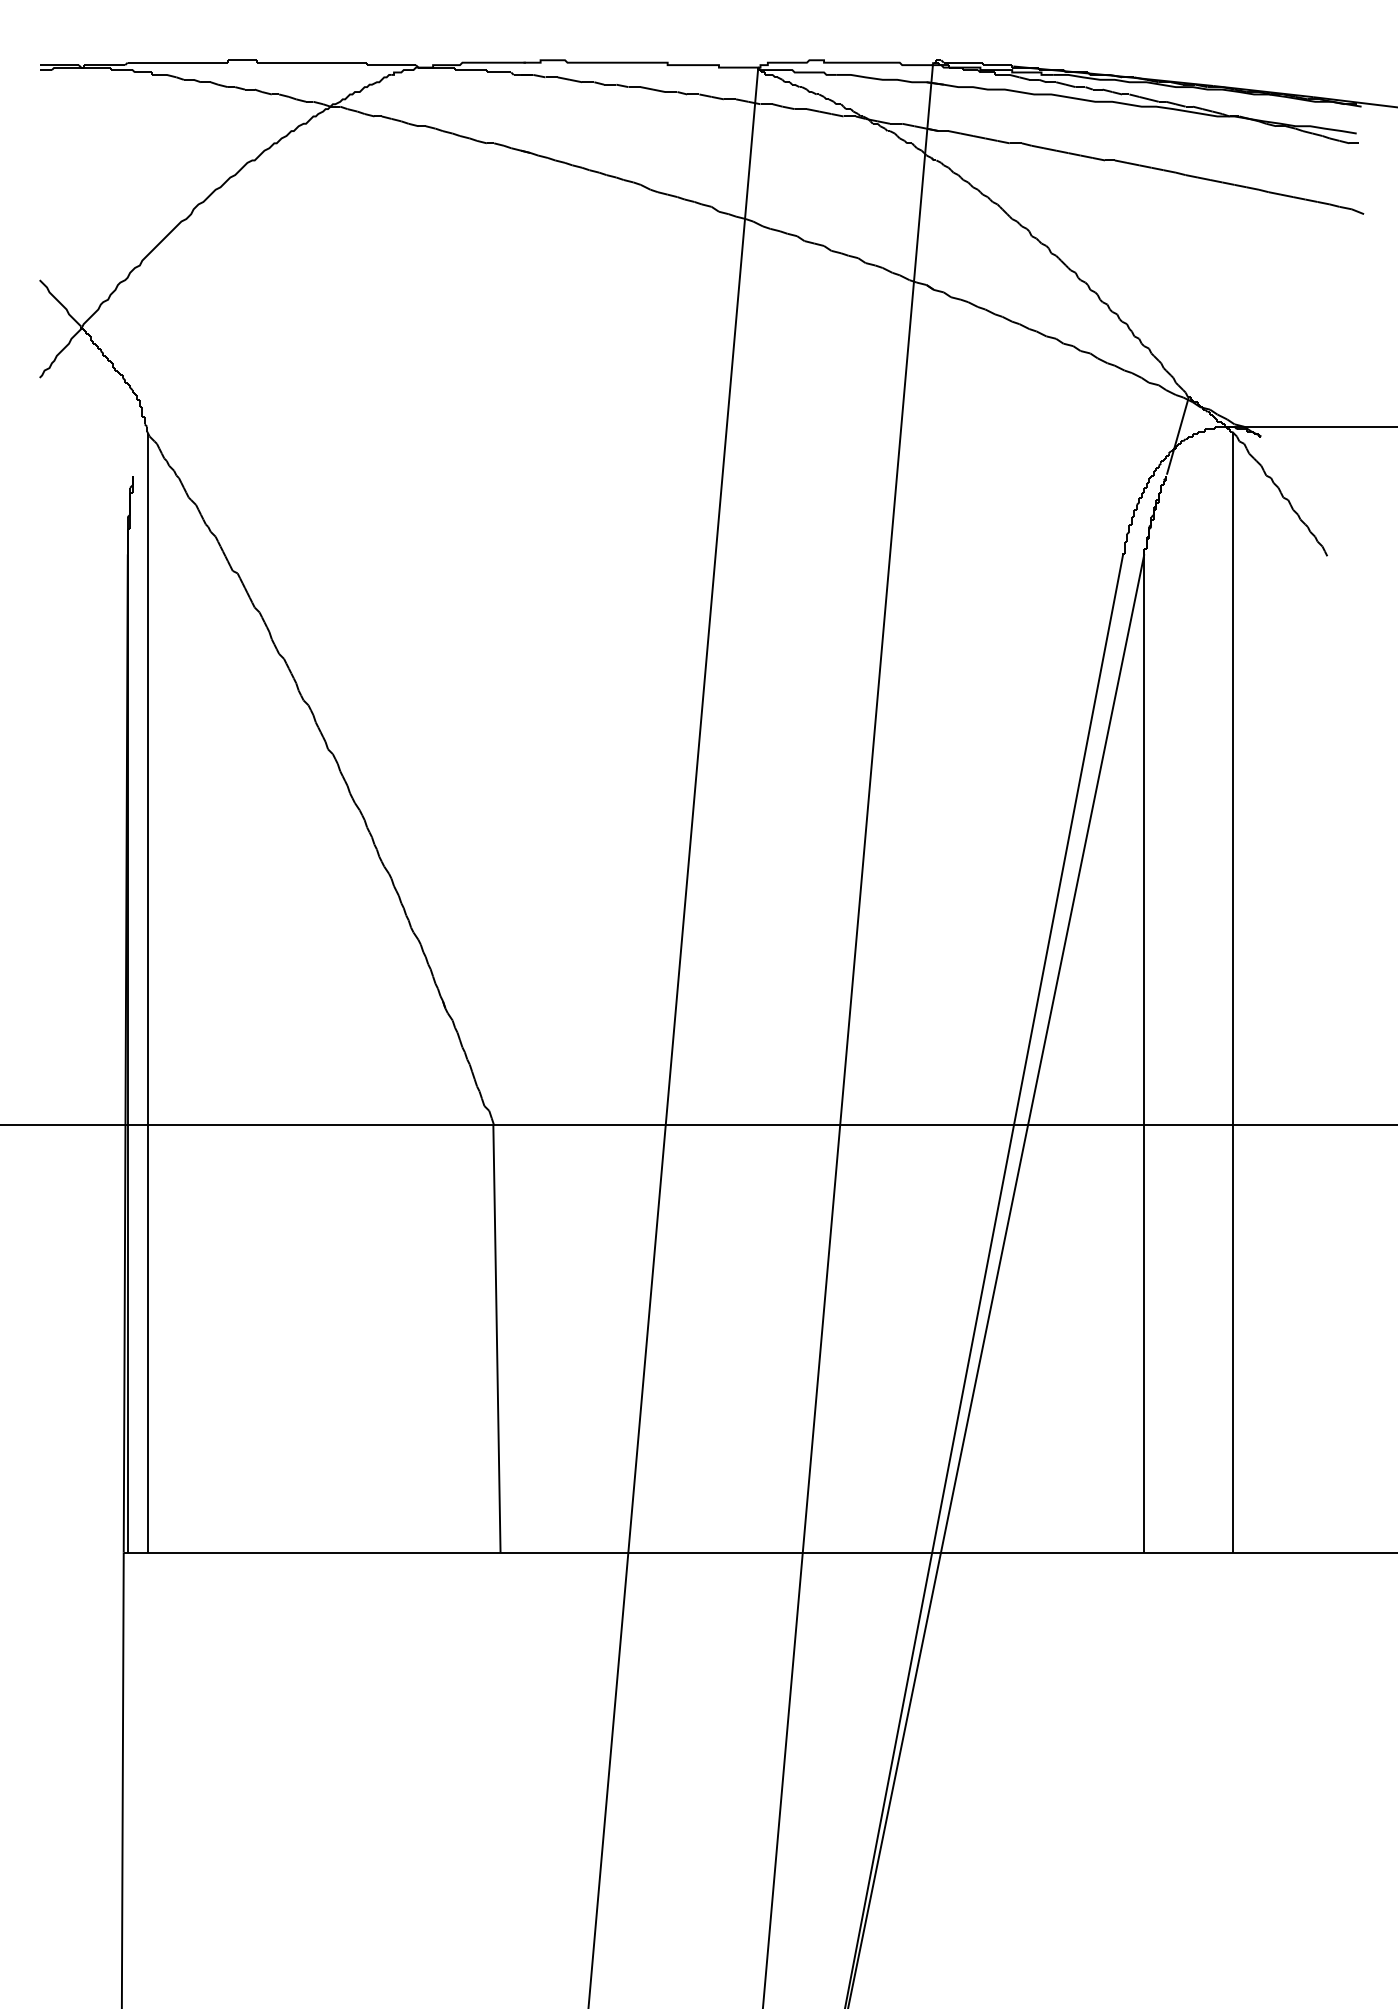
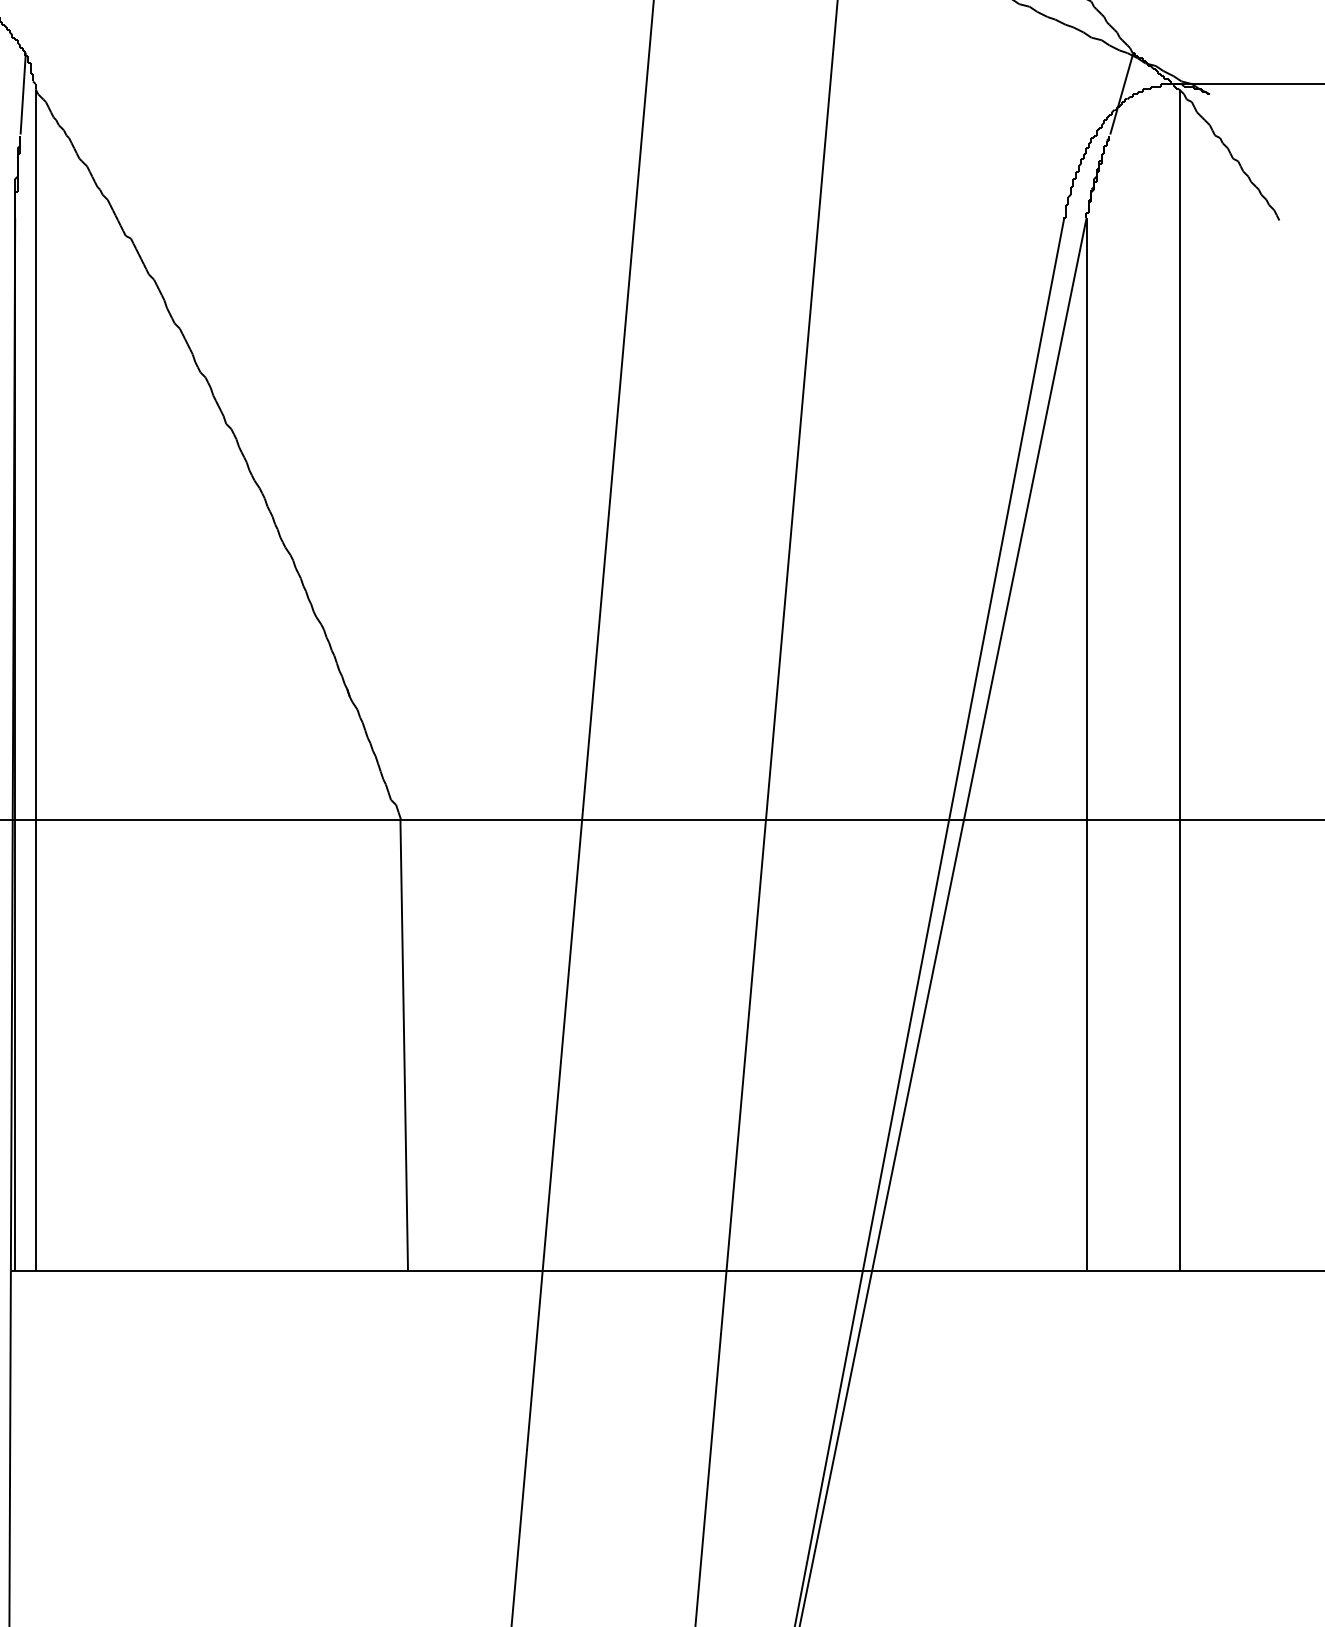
line: (134, 435) -> (22, 93), added

